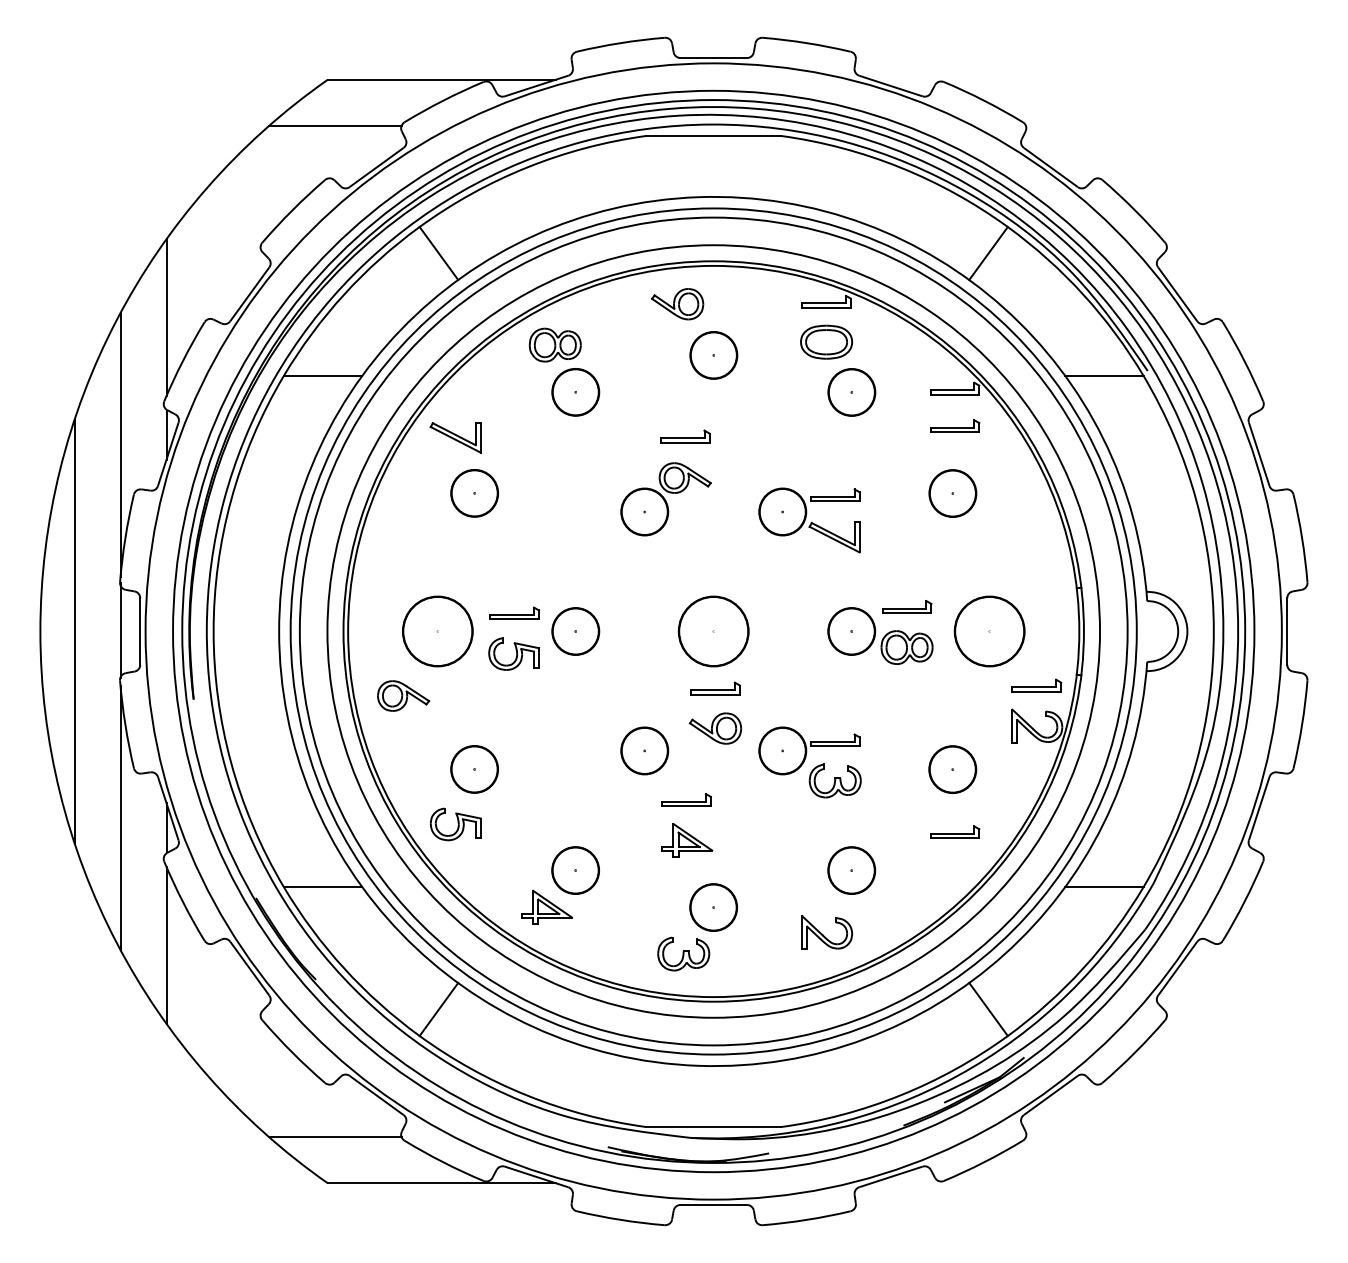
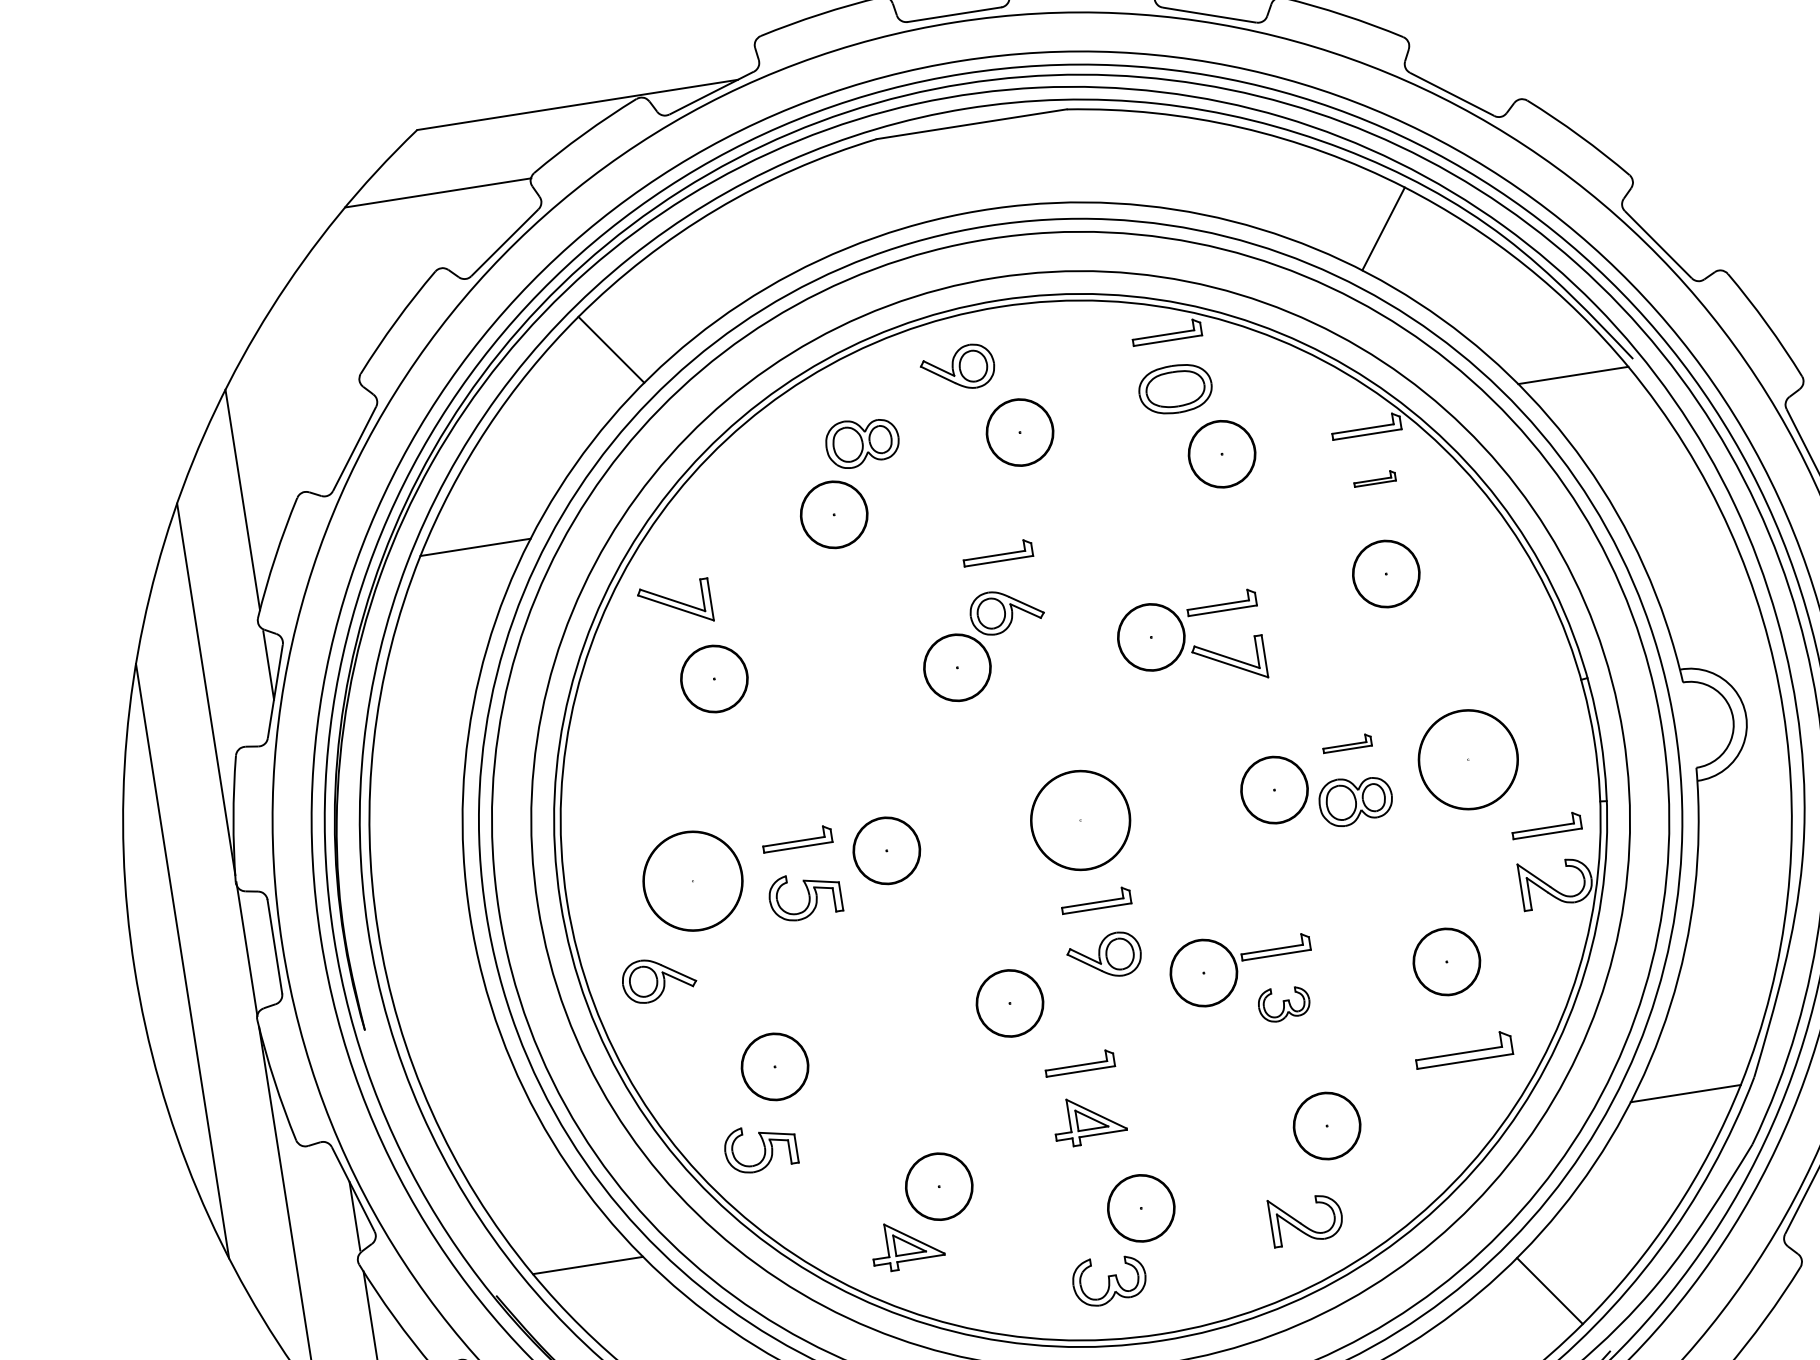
part: (554, 344) -> (861, 441), moved
part: (955, 425) -> (1375, 477), size x0.6
part: (907, 606) -> (1347, 742), size x0.7
part: (834, 780) -> (1283, 1003), size x0.7
part: (955, 831) -> (1464, 1048), size x1.4

